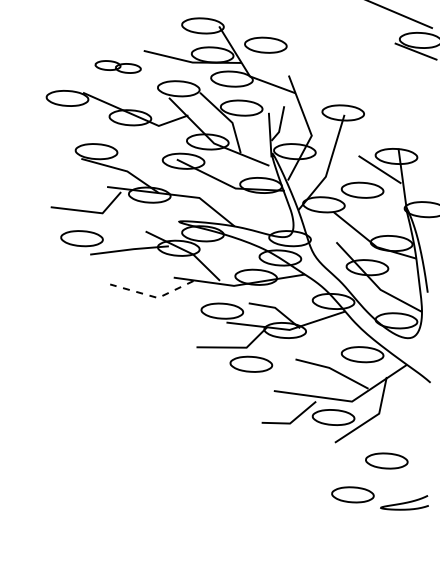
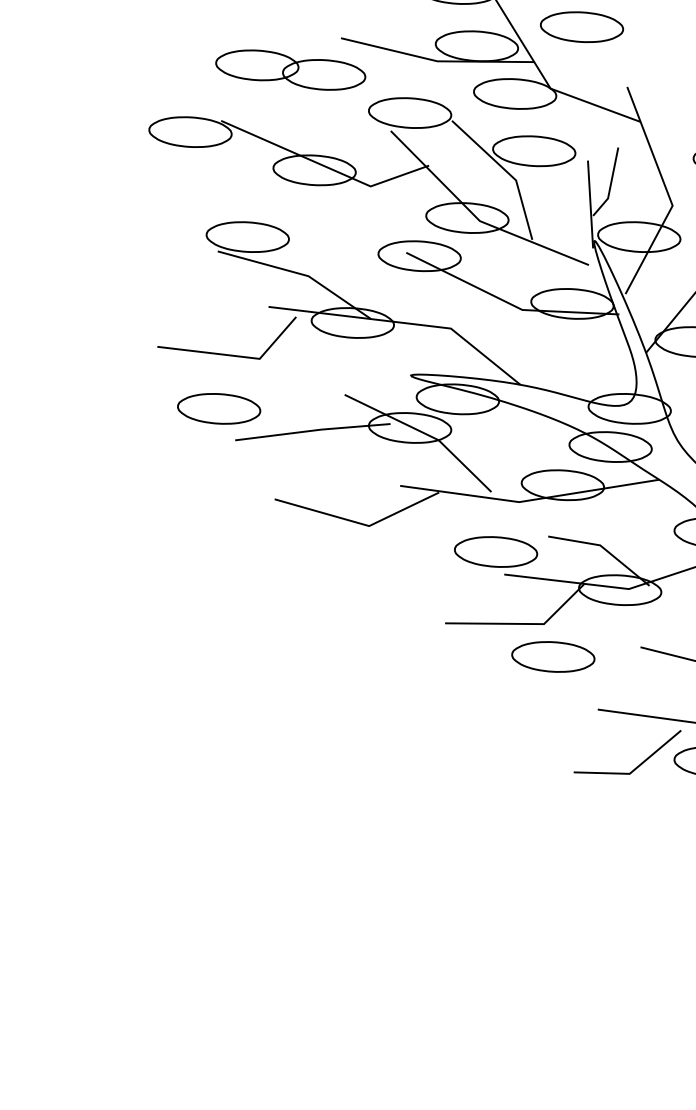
part: (117, 66) -> (289, 69), size x1.67
line: (153, 296) -> (360, 523), dashed -> solid

